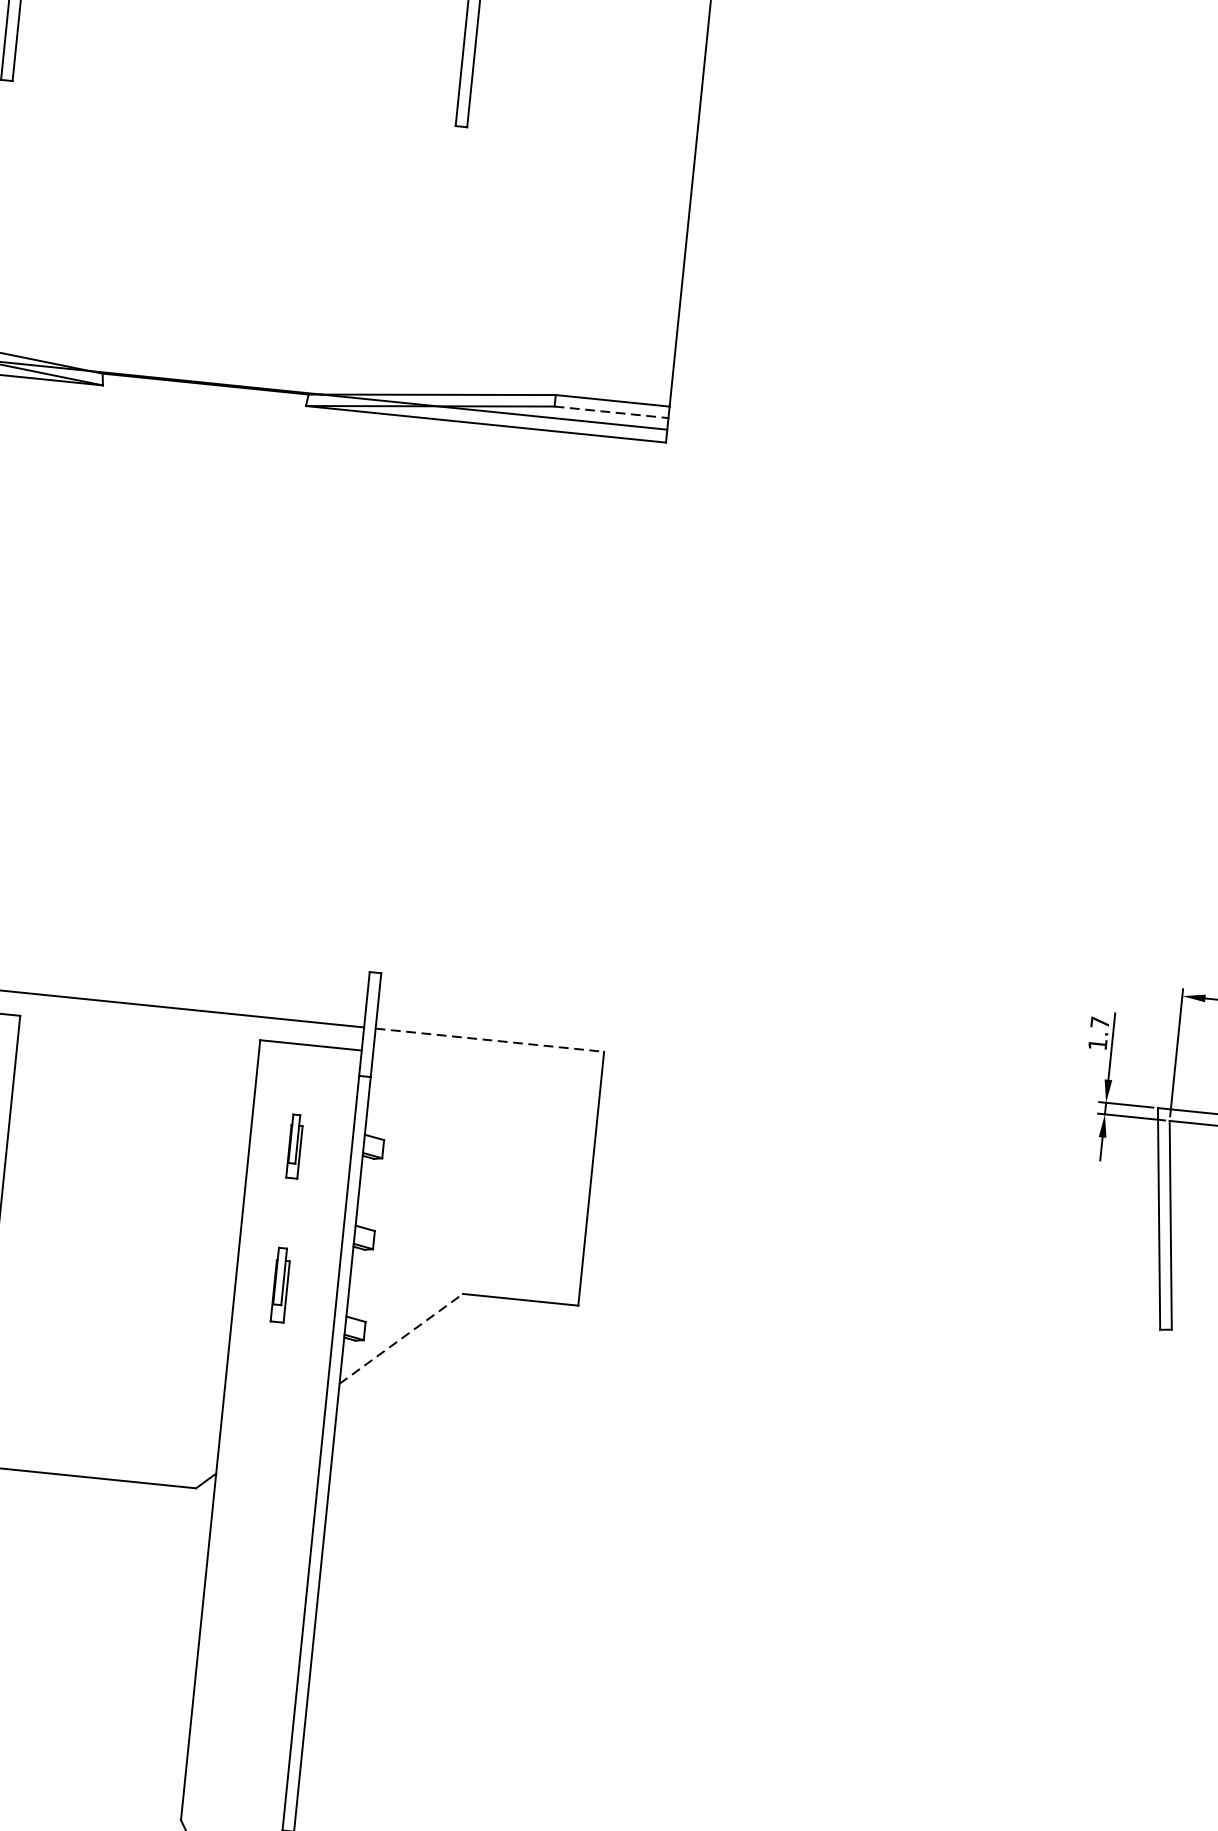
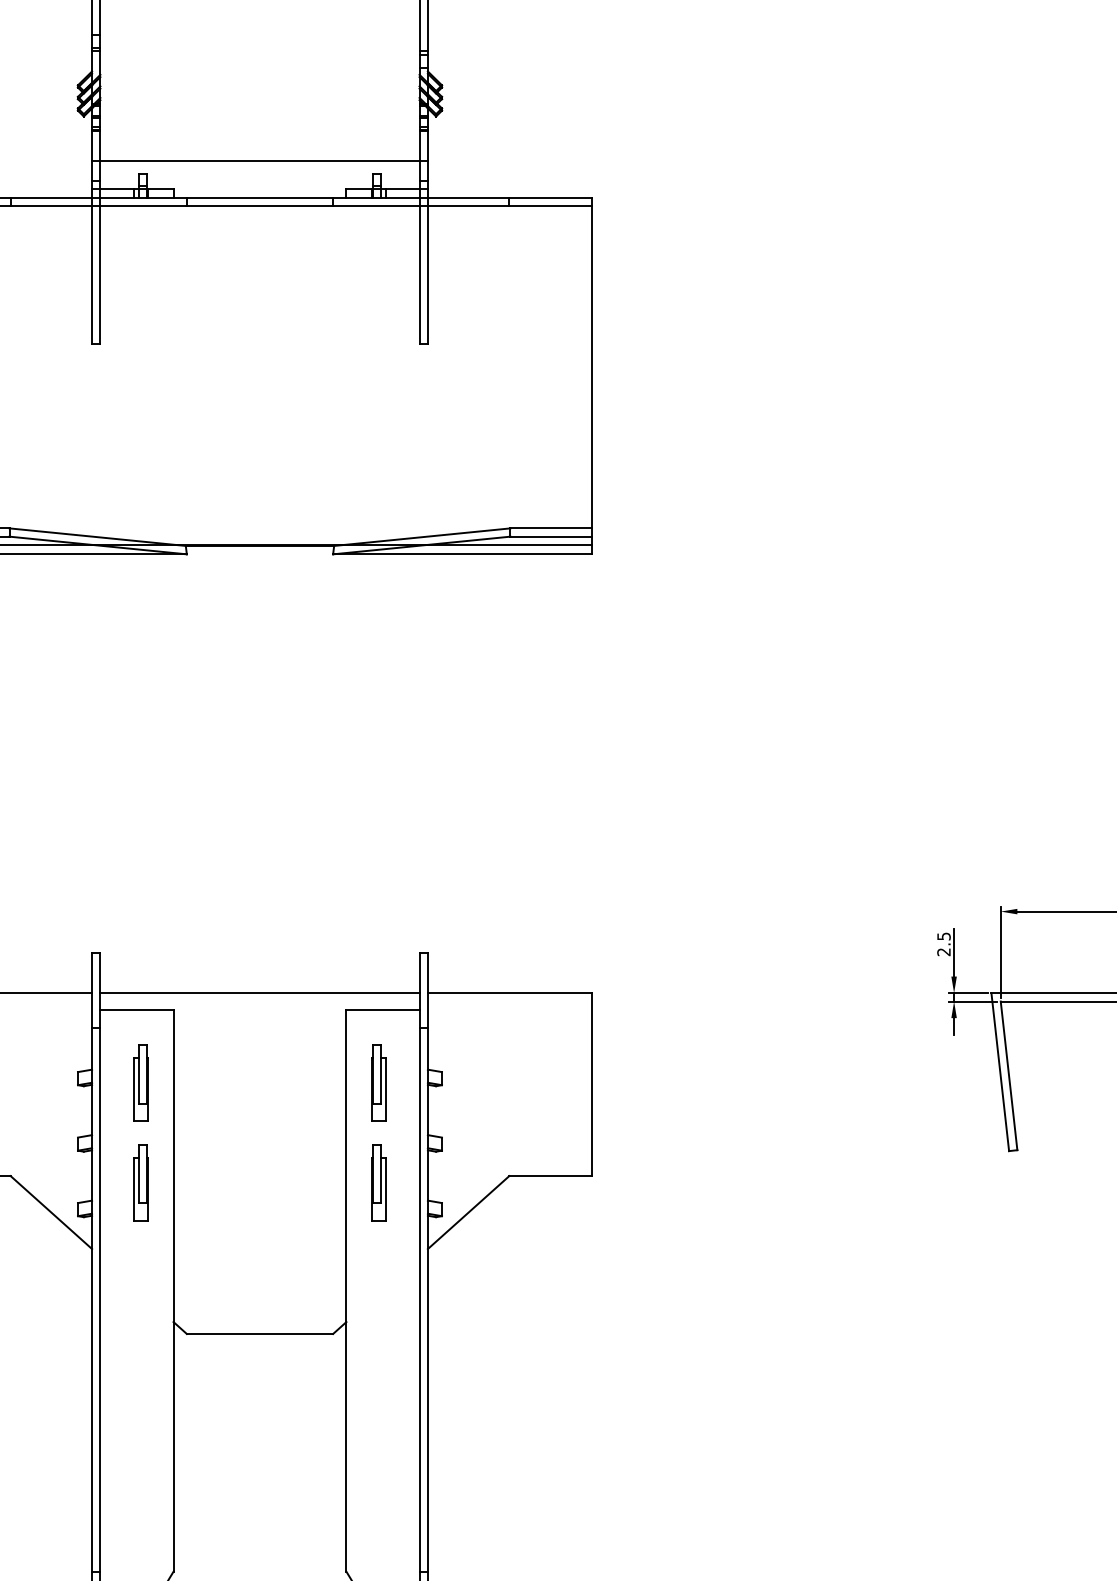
line: (611, 412) -> (551, 536), dashed -> solid
text: (1098, 1033) -> (943, 944), 1.7 -> 2.5
line: (490, 1040) -> (510, 993), dashed -> solid
part: (294, 1145) -> (378, 1082), size x1.67
part: (280, 1284) -> (378, 1182), size x1.43
line: (401, 1338) -> (468, 1212), dashed -> solid

